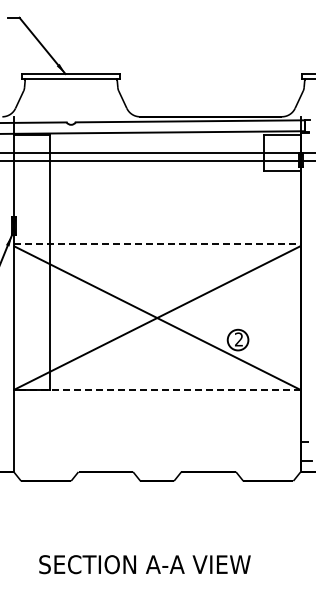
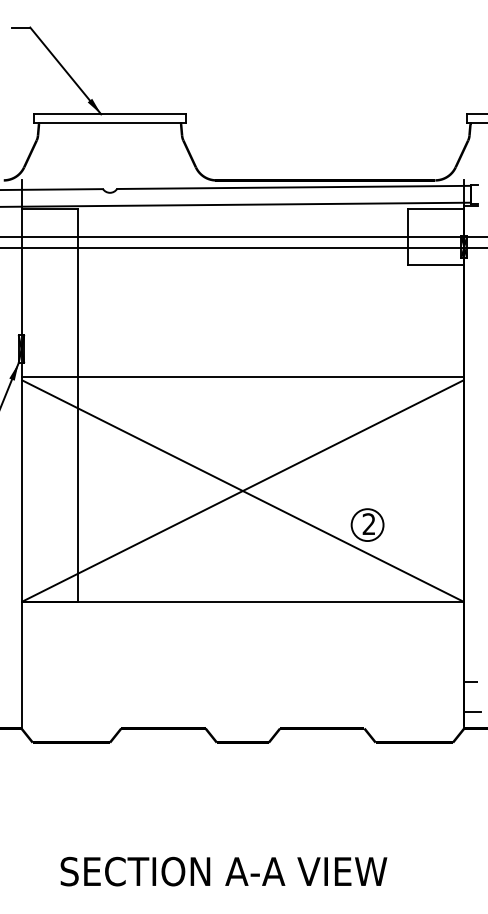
line: (157, 244) -> (243, 377), dashed -> solid
line: (156, 390) -> (241, 602), dashed -> solid

